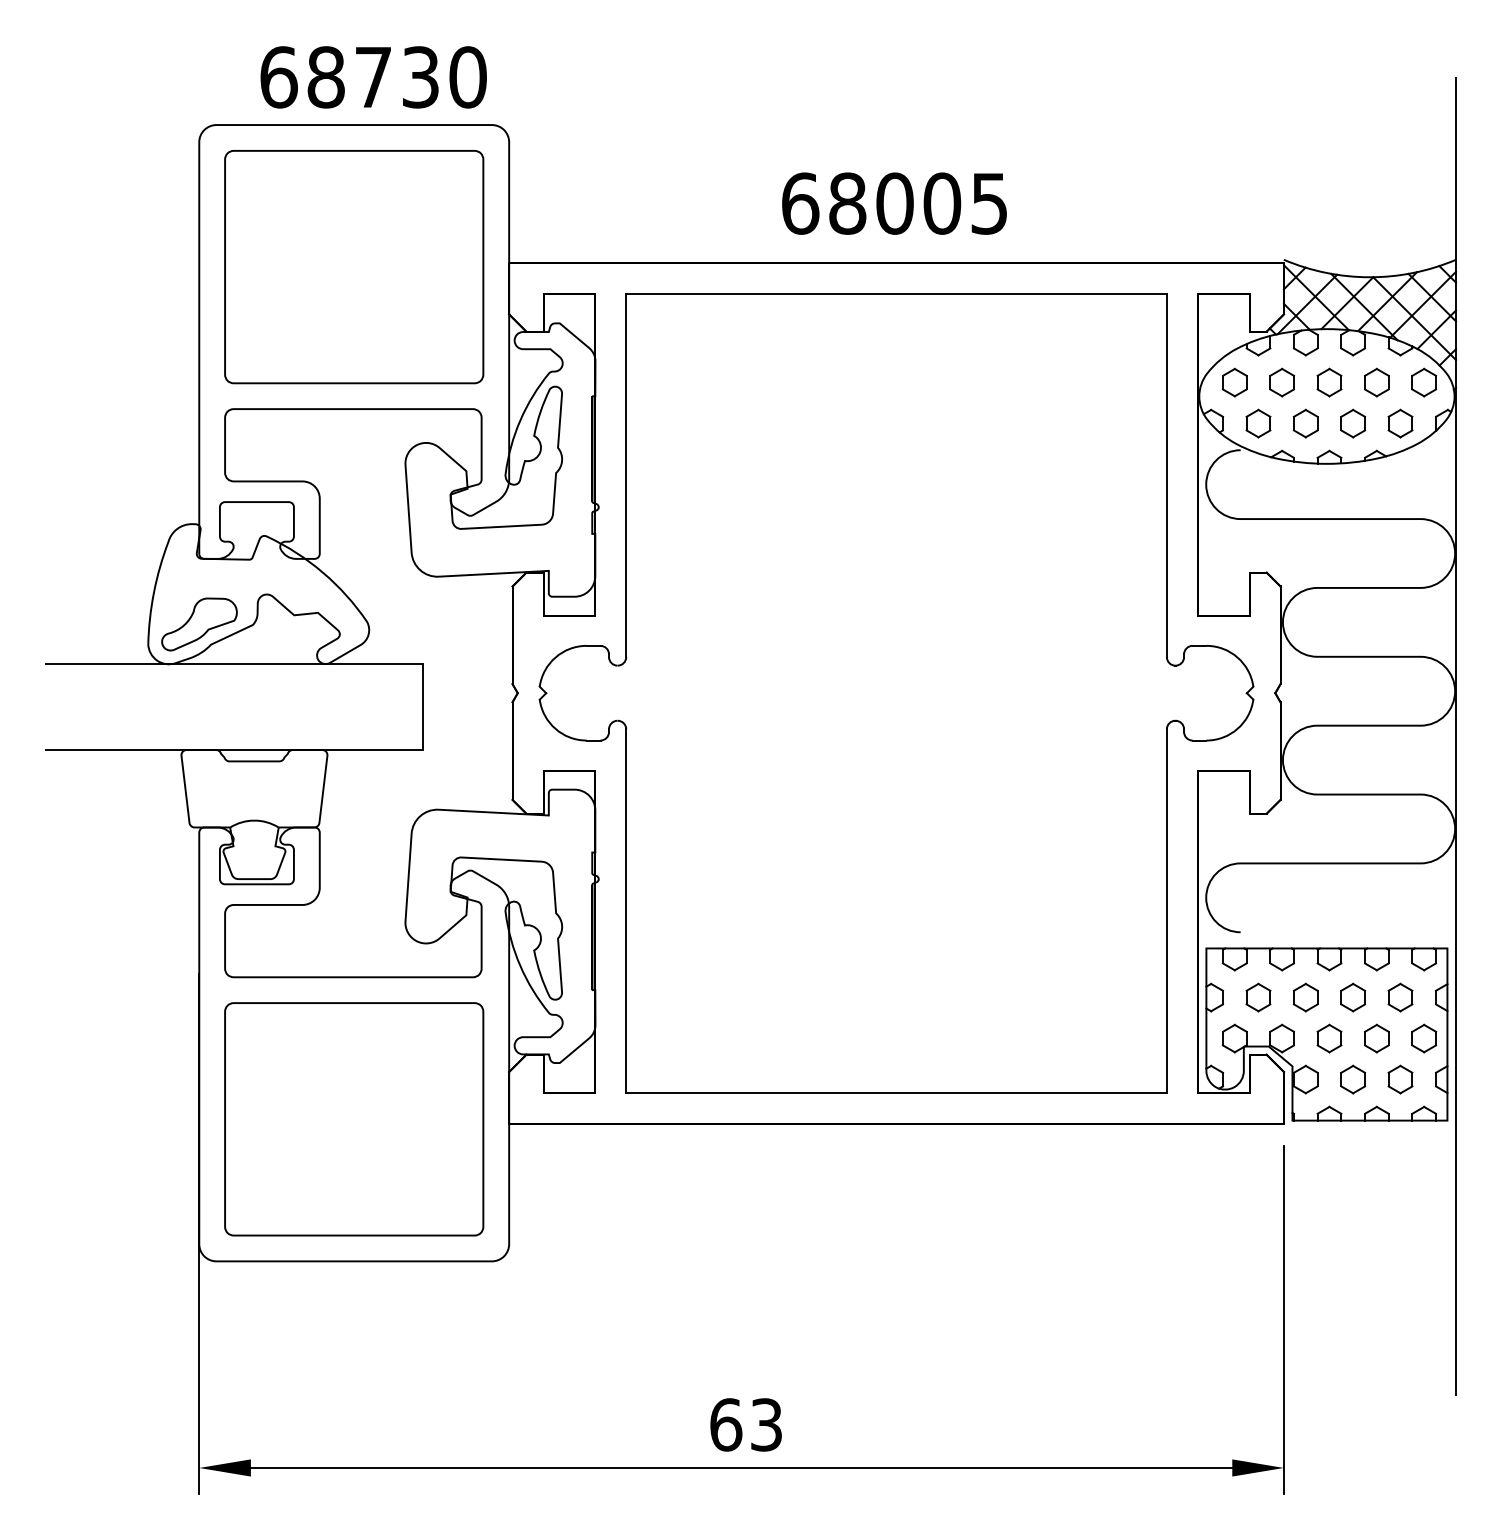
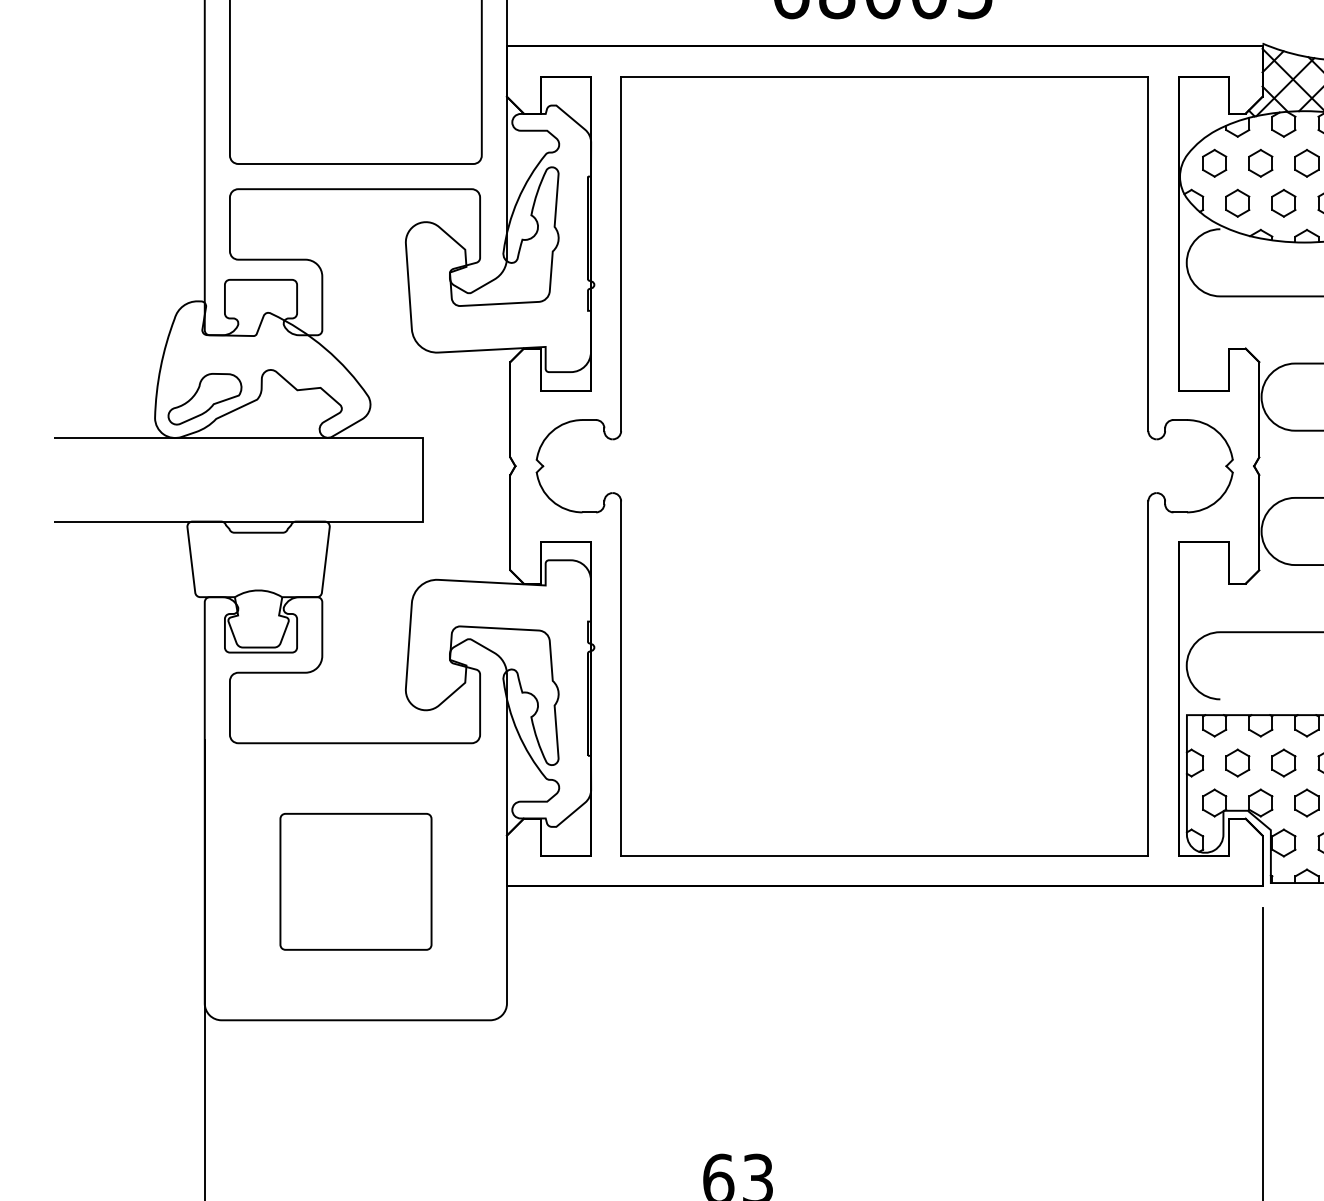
part: (354, 1119) -> (356, 881), size x0.6

